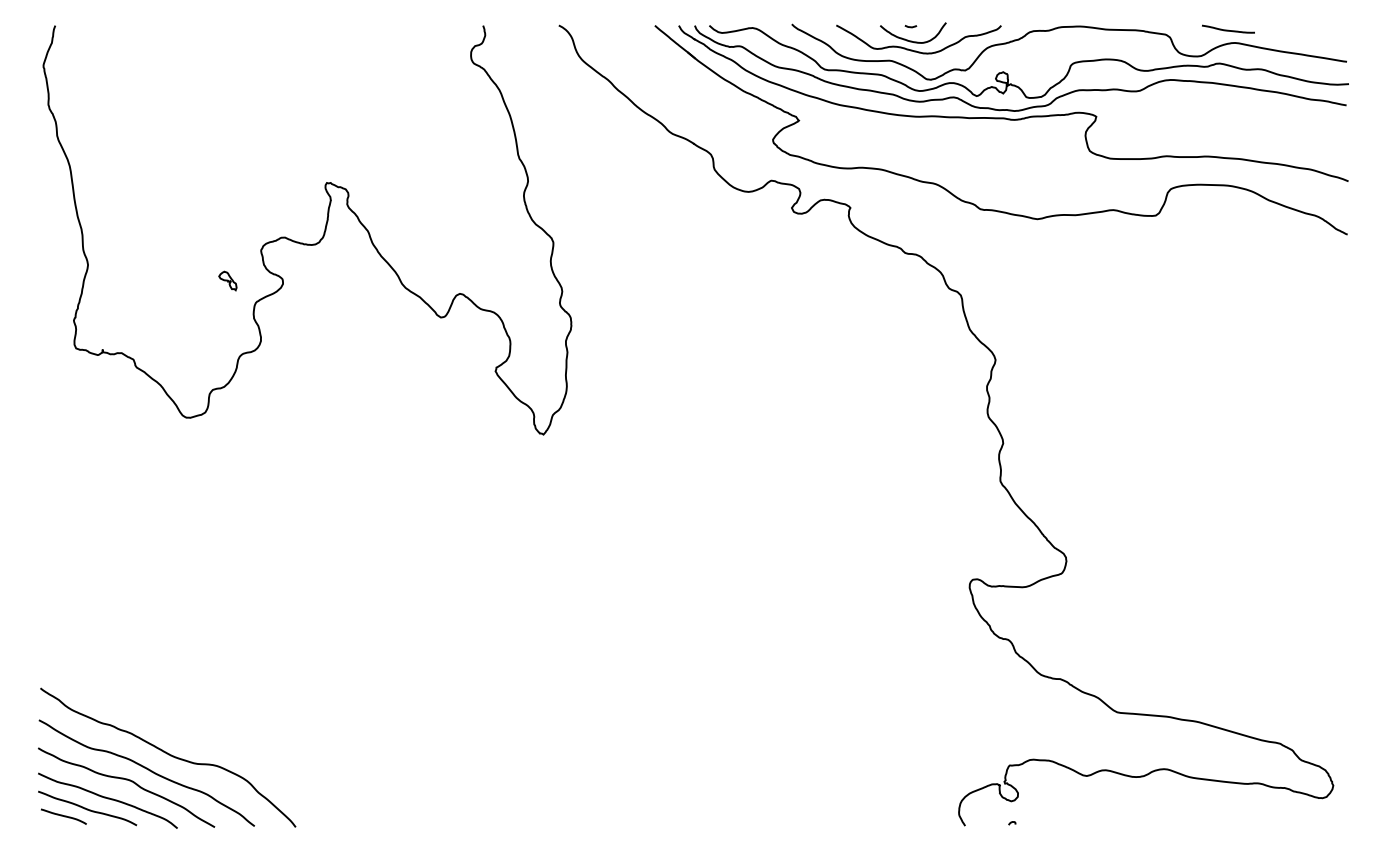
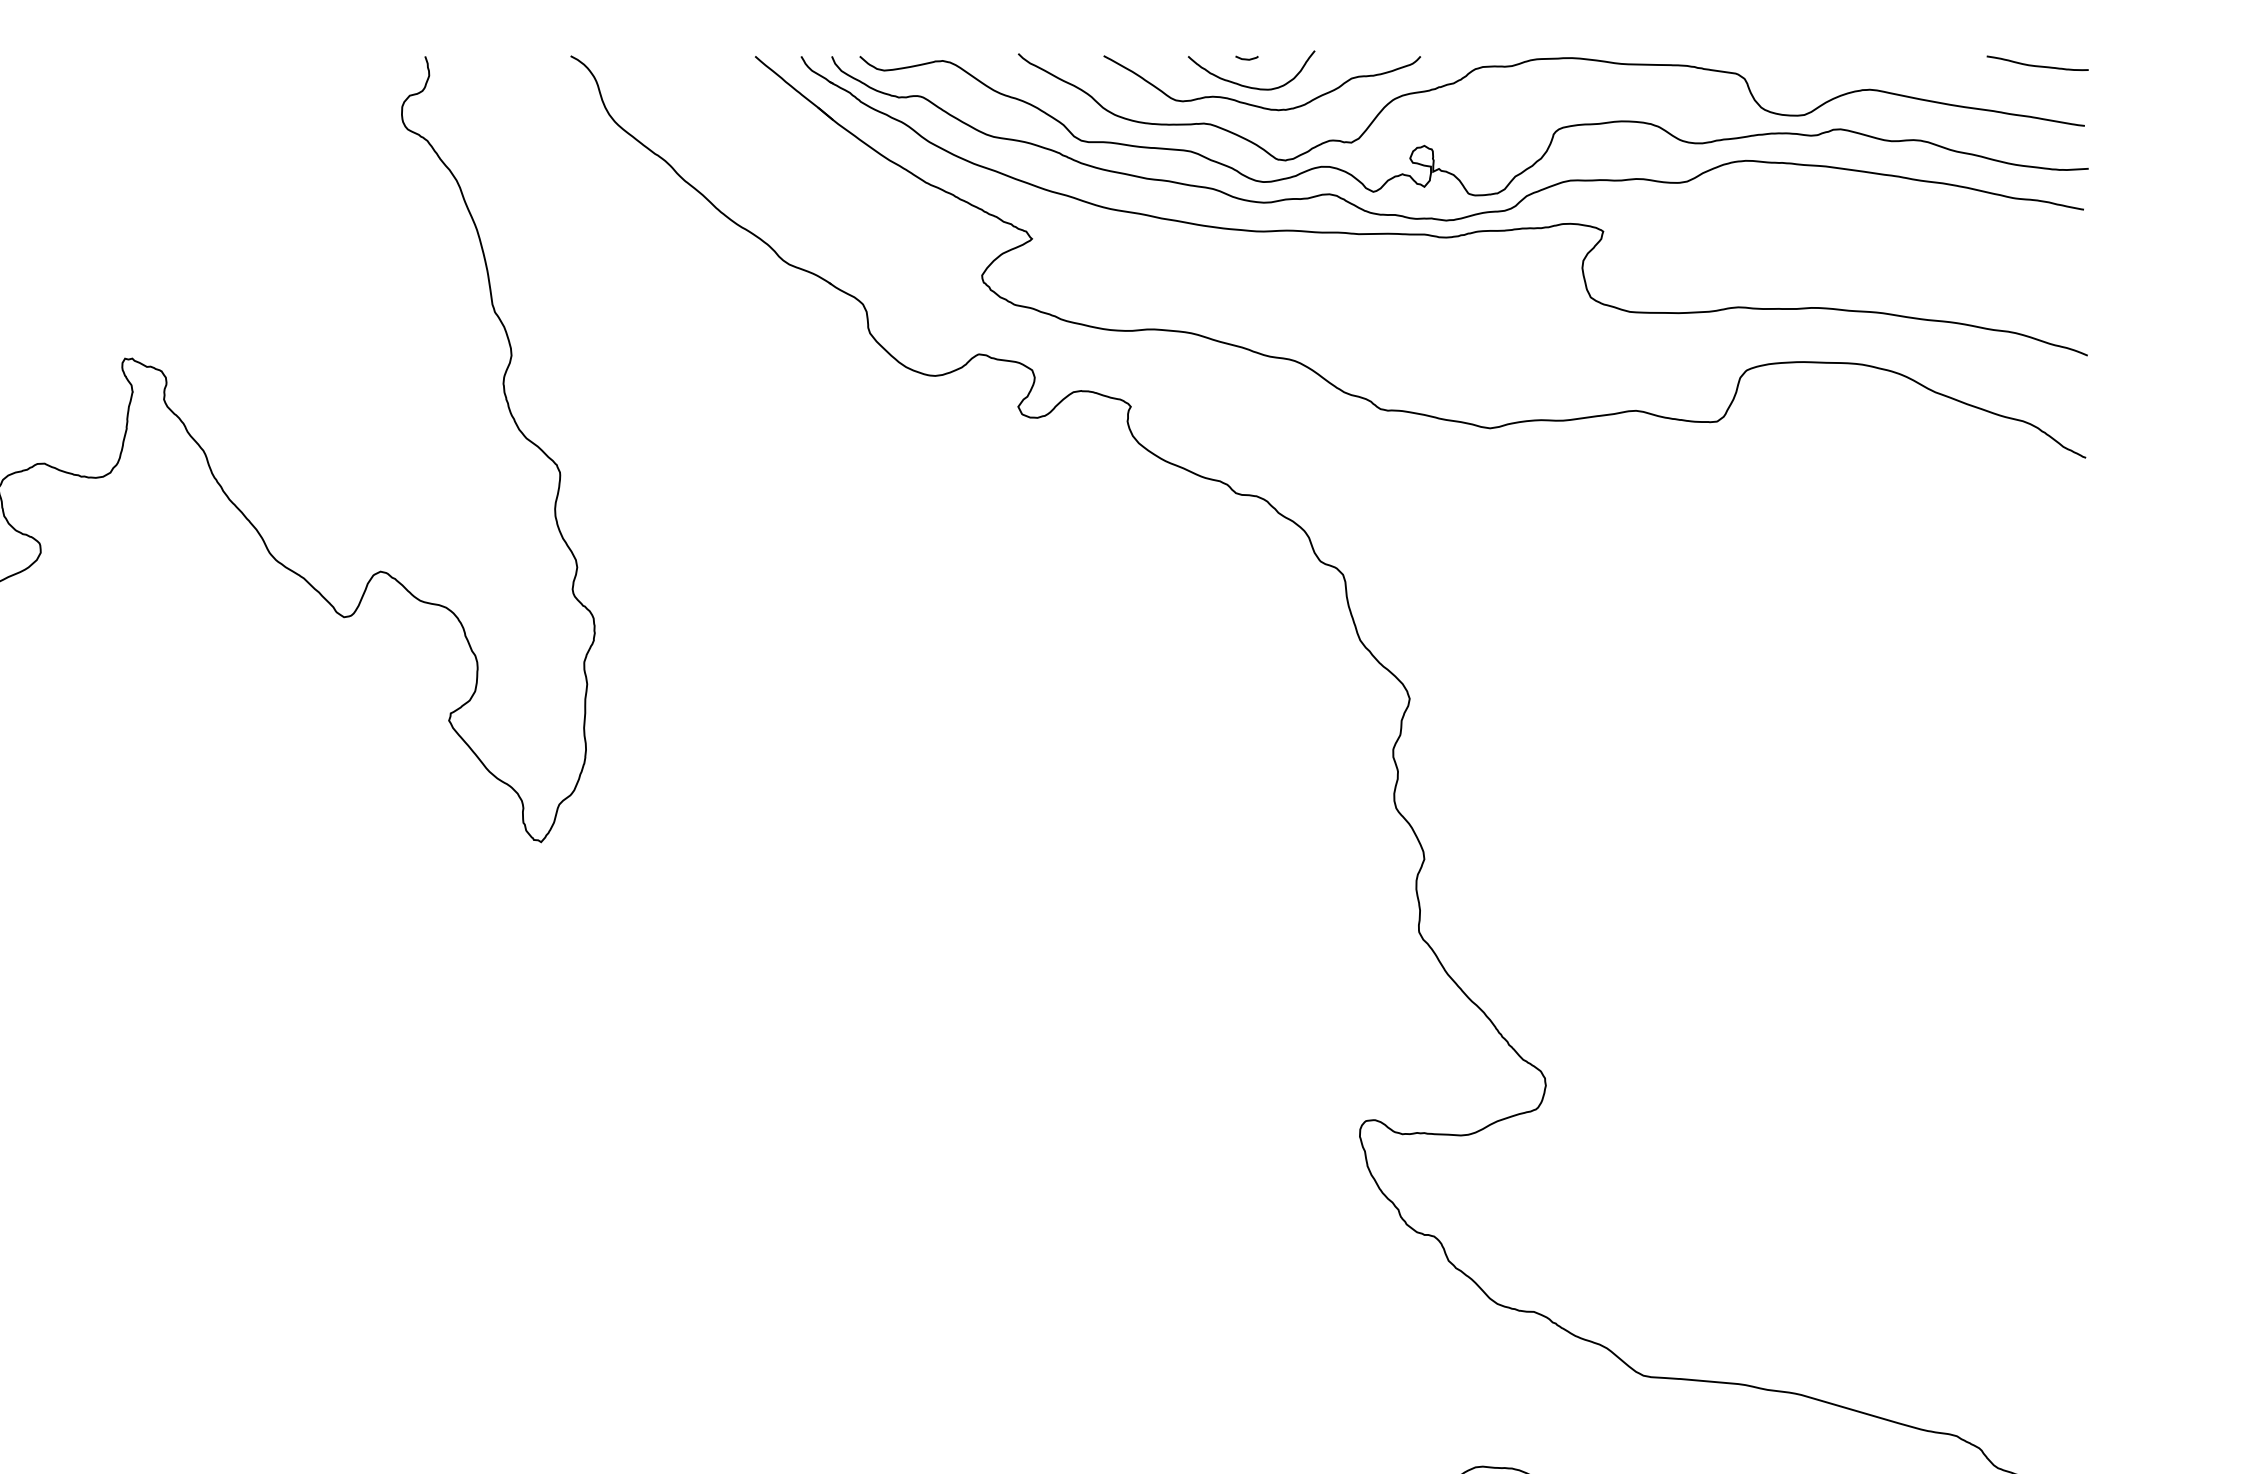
curve: (1228, 29) -> (2037, 63), moved

